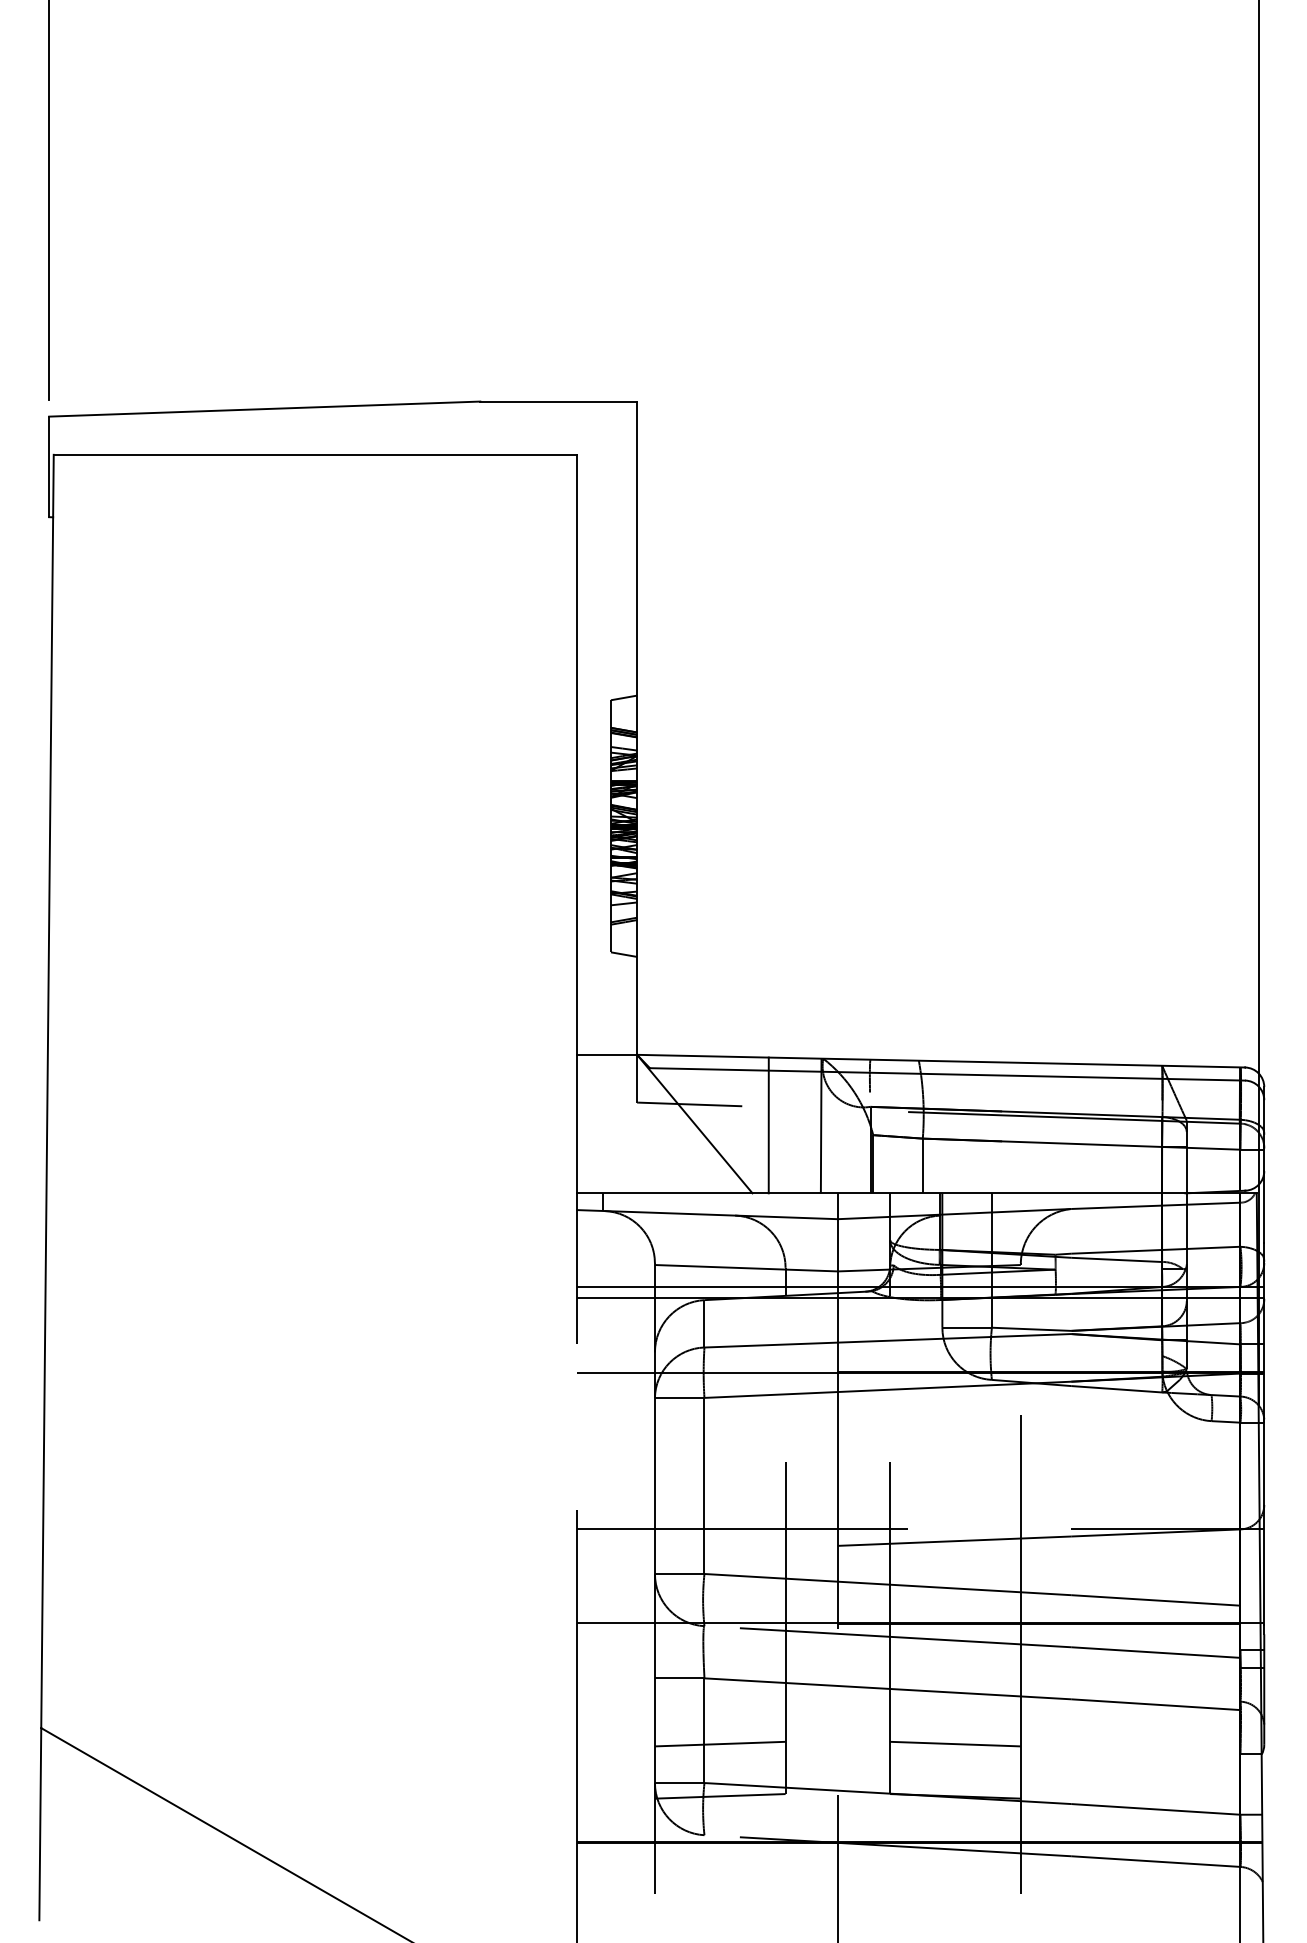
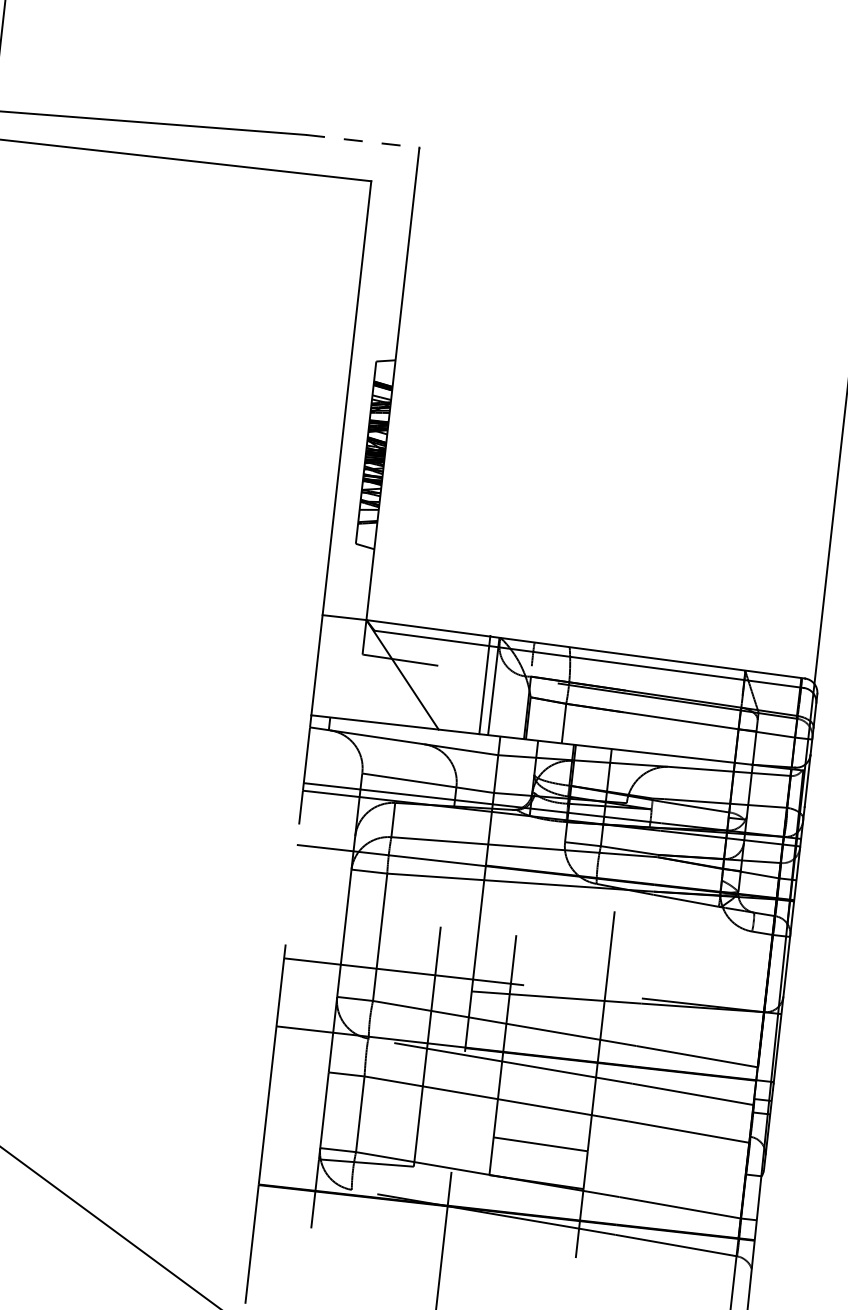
line: (559, 401) -> (363, 141), solid -> dashed
line: (768, 1125) -> (484, 685), moved
line: (719, 1743) -> (370, 1124), removed

